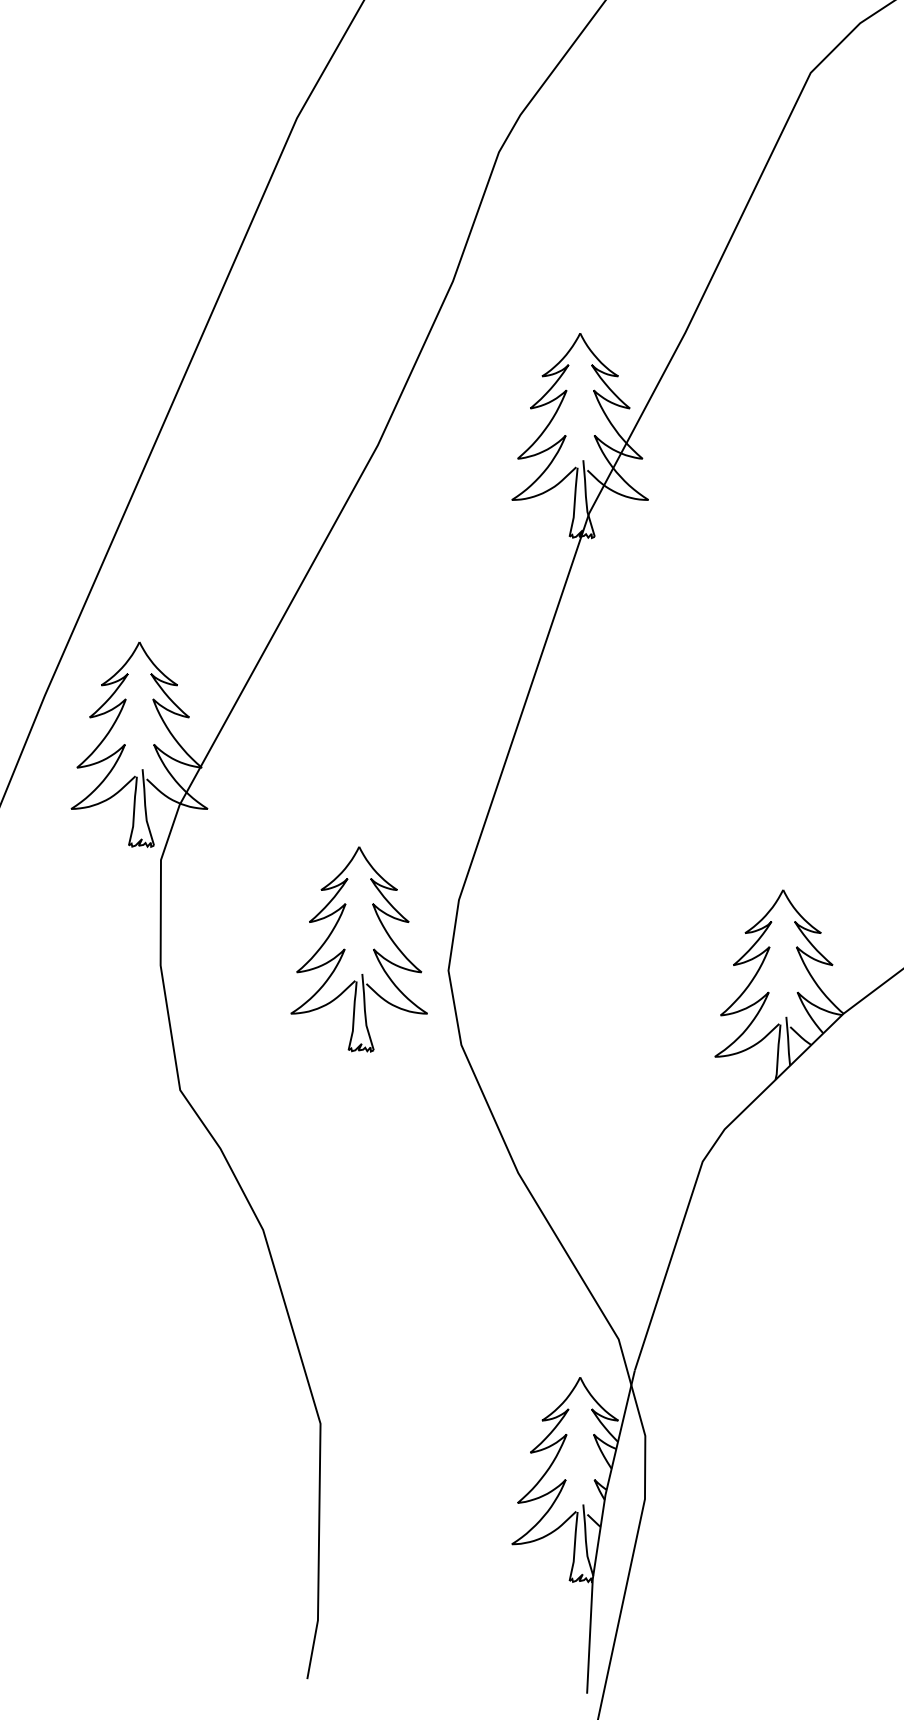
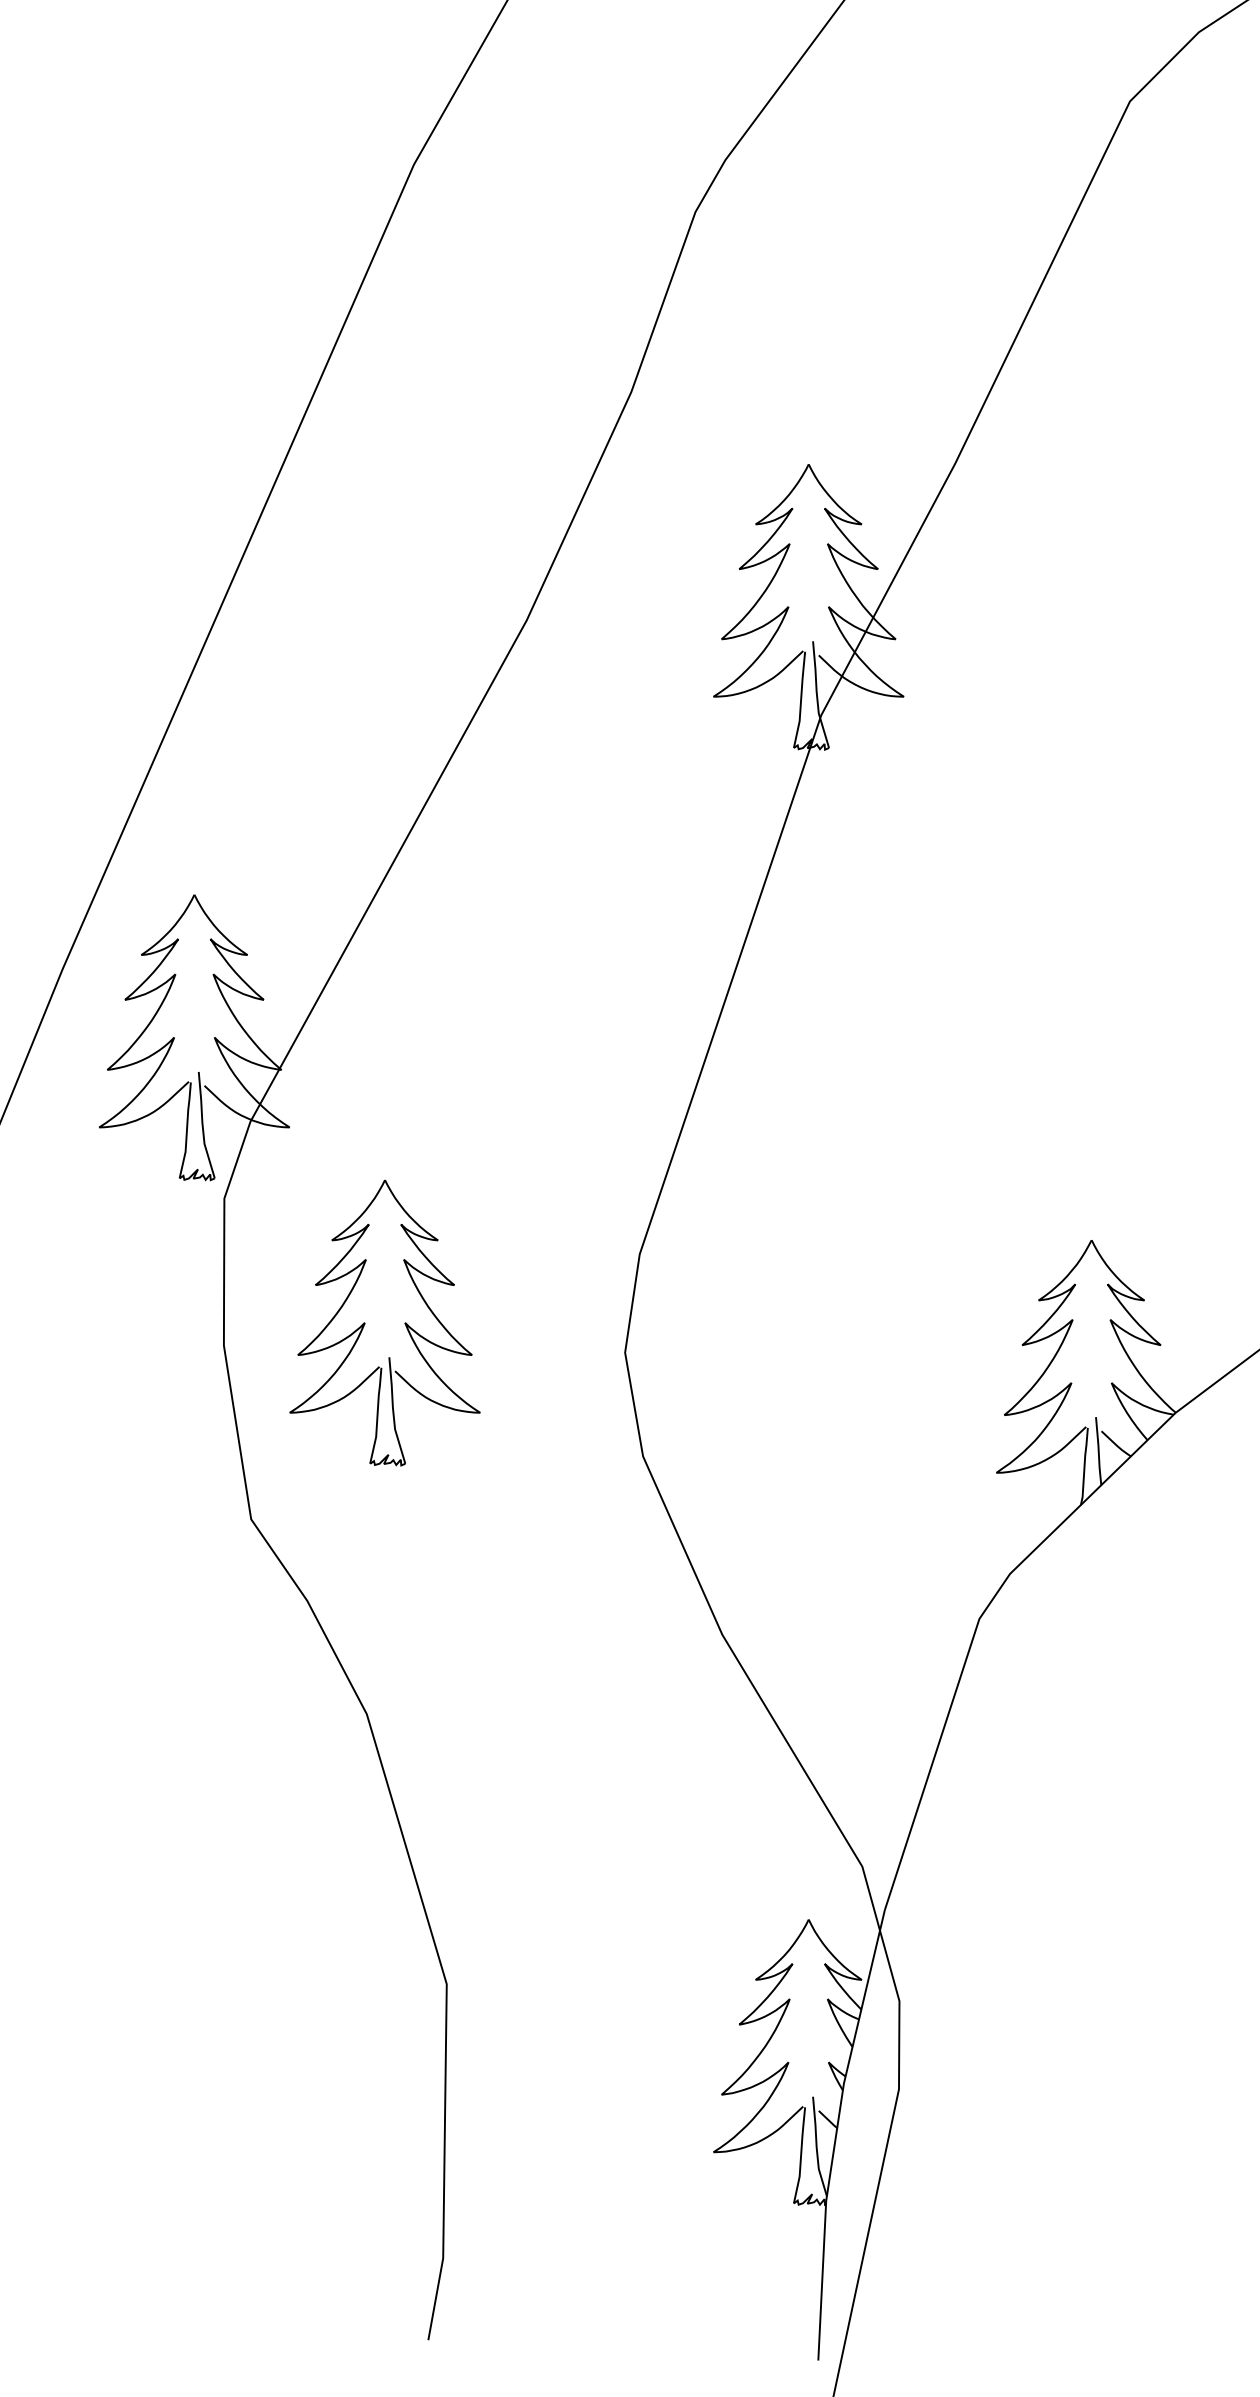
part: (345, 949) -> (365, 1323), moved

